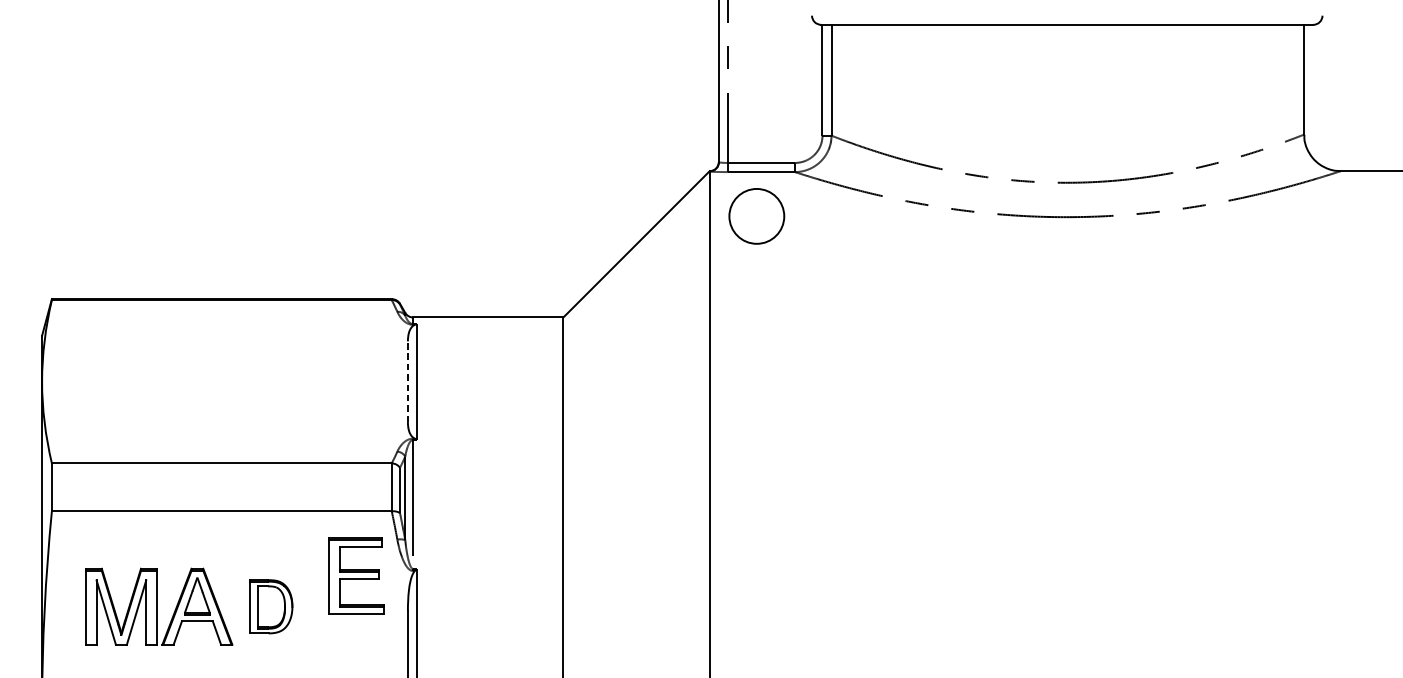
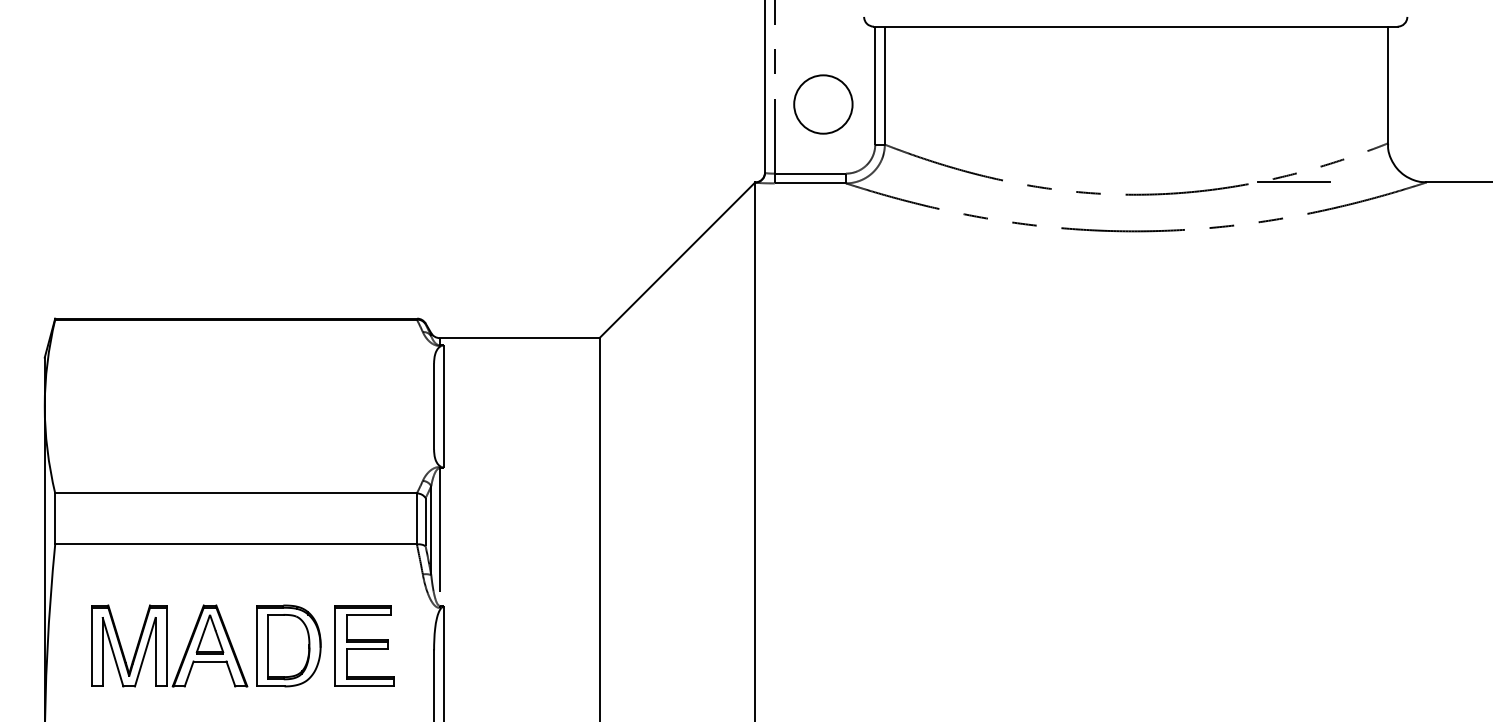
line: (1215, 171) -> (1293, 182), added
circle: (756, 216) -> (823, 104), moved
line: (408, 381) -> (434, 406), dashed -> solid
part: (356, 575) -> (364, 645), moved
part: (271, 606) -> (288, 645), size x1.43

